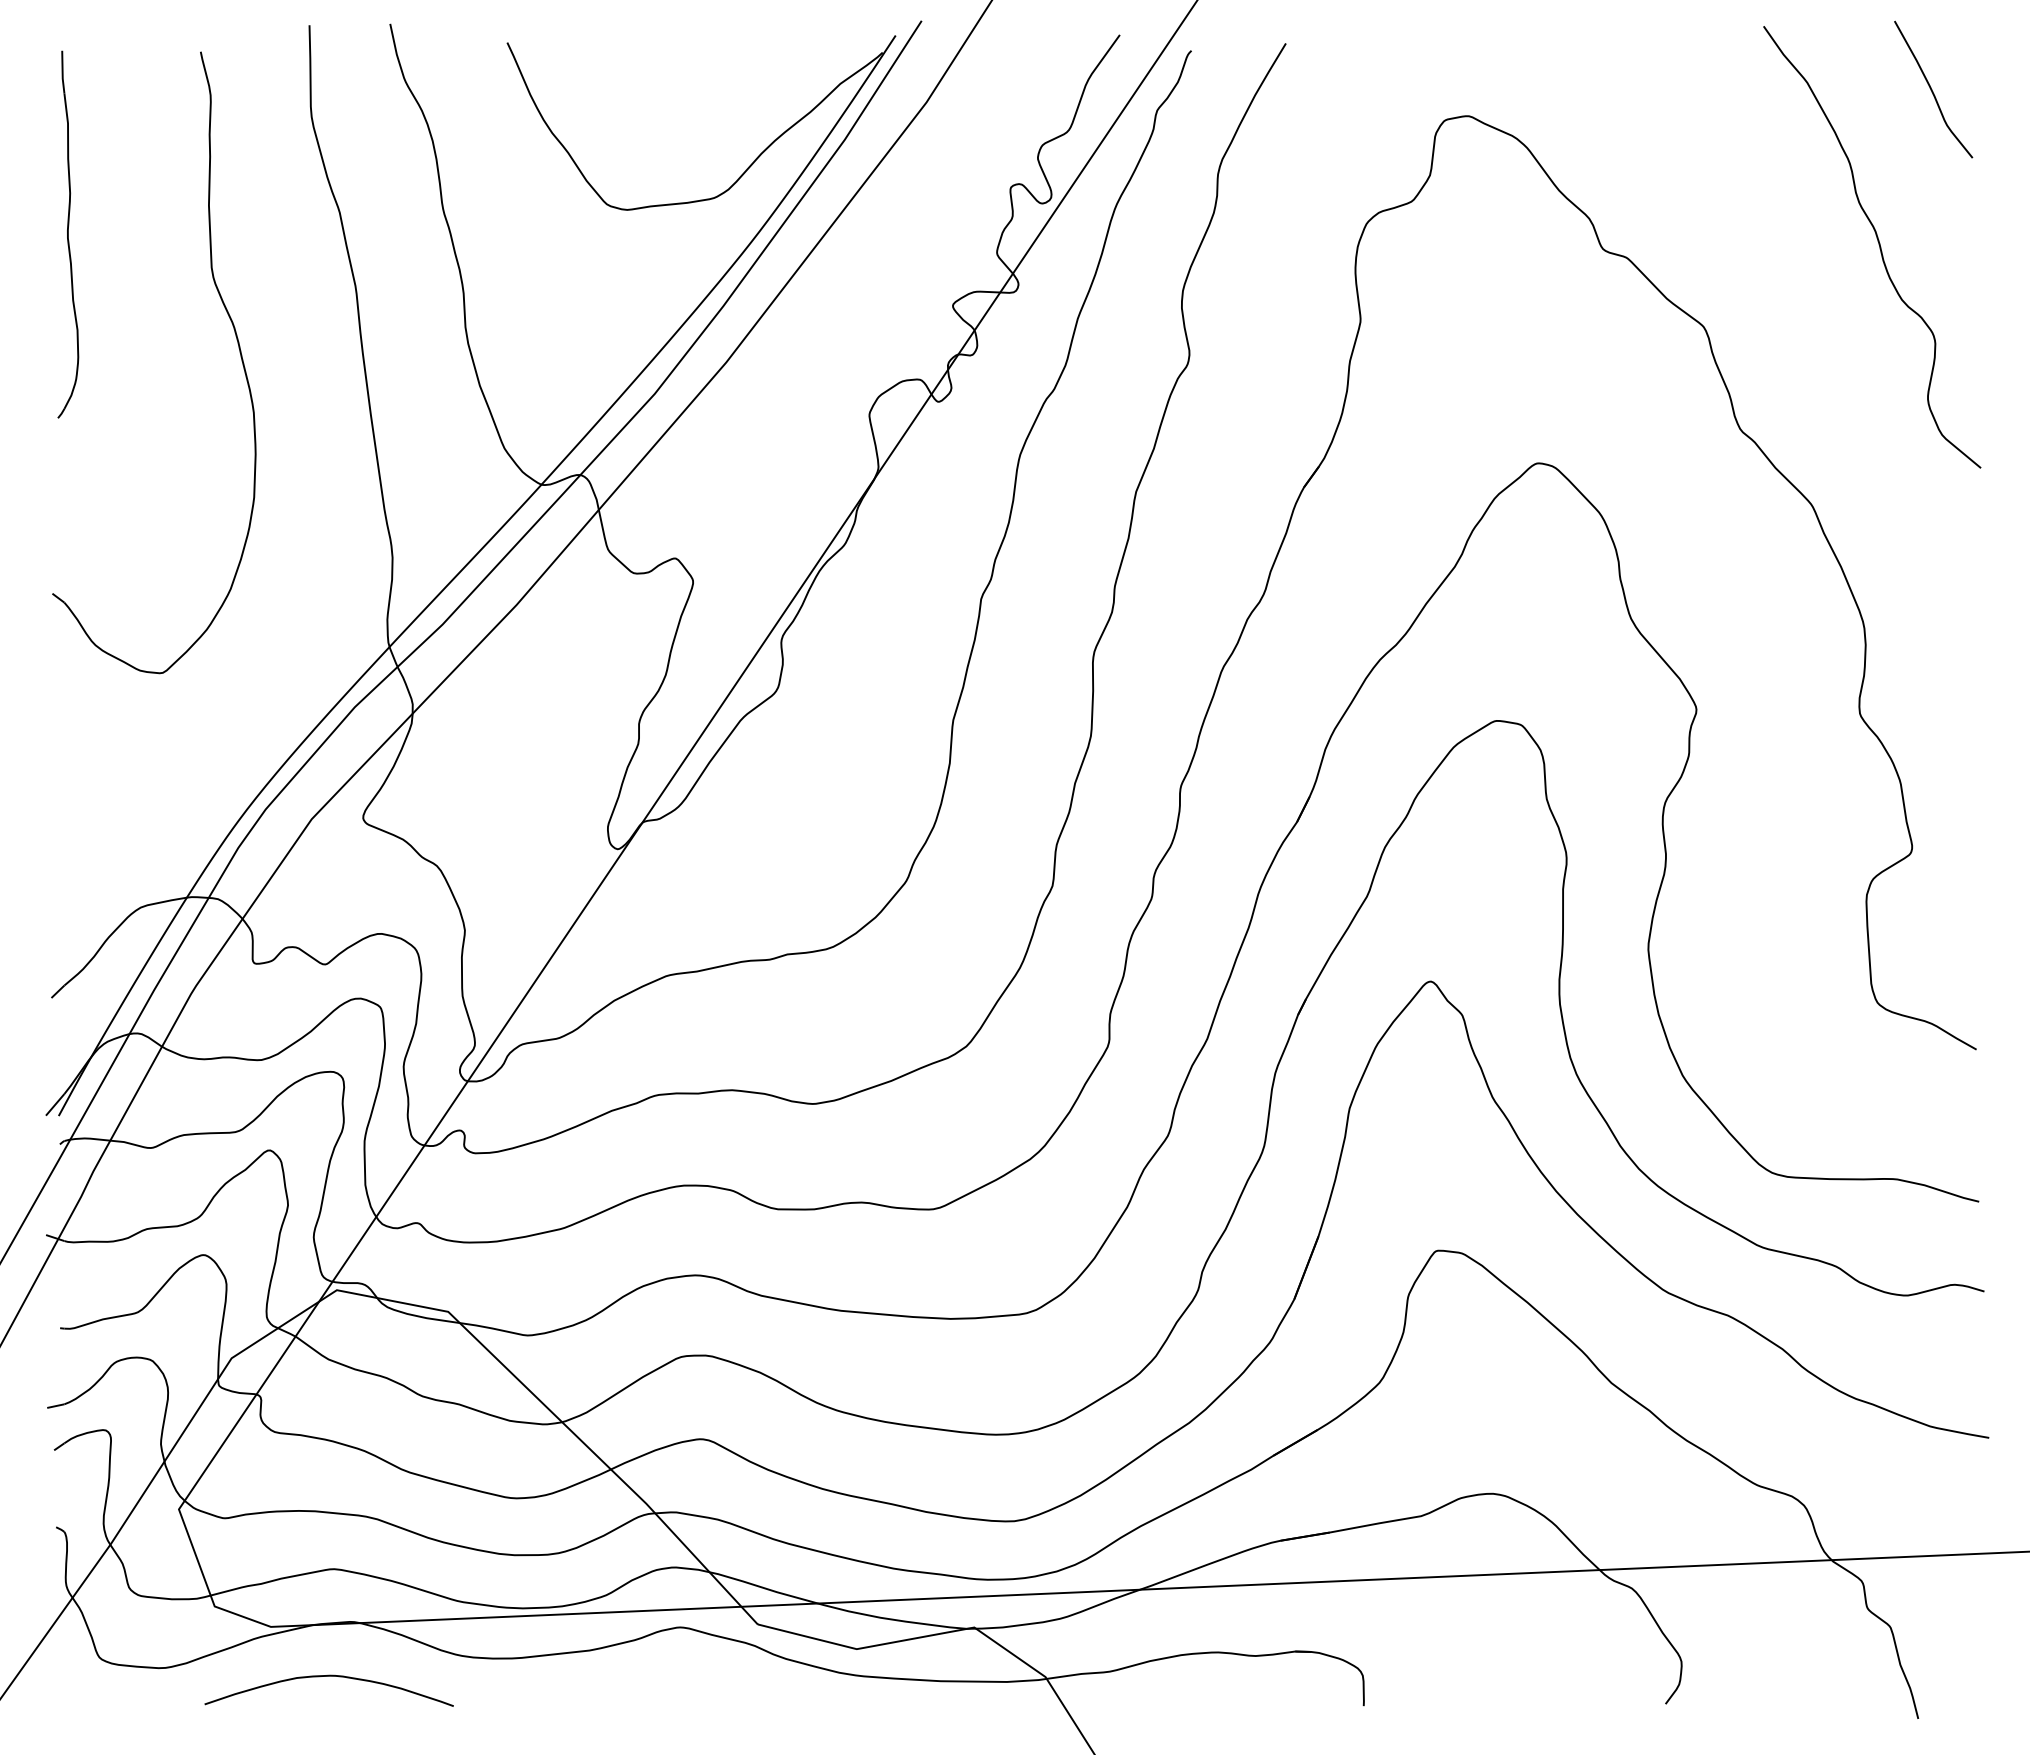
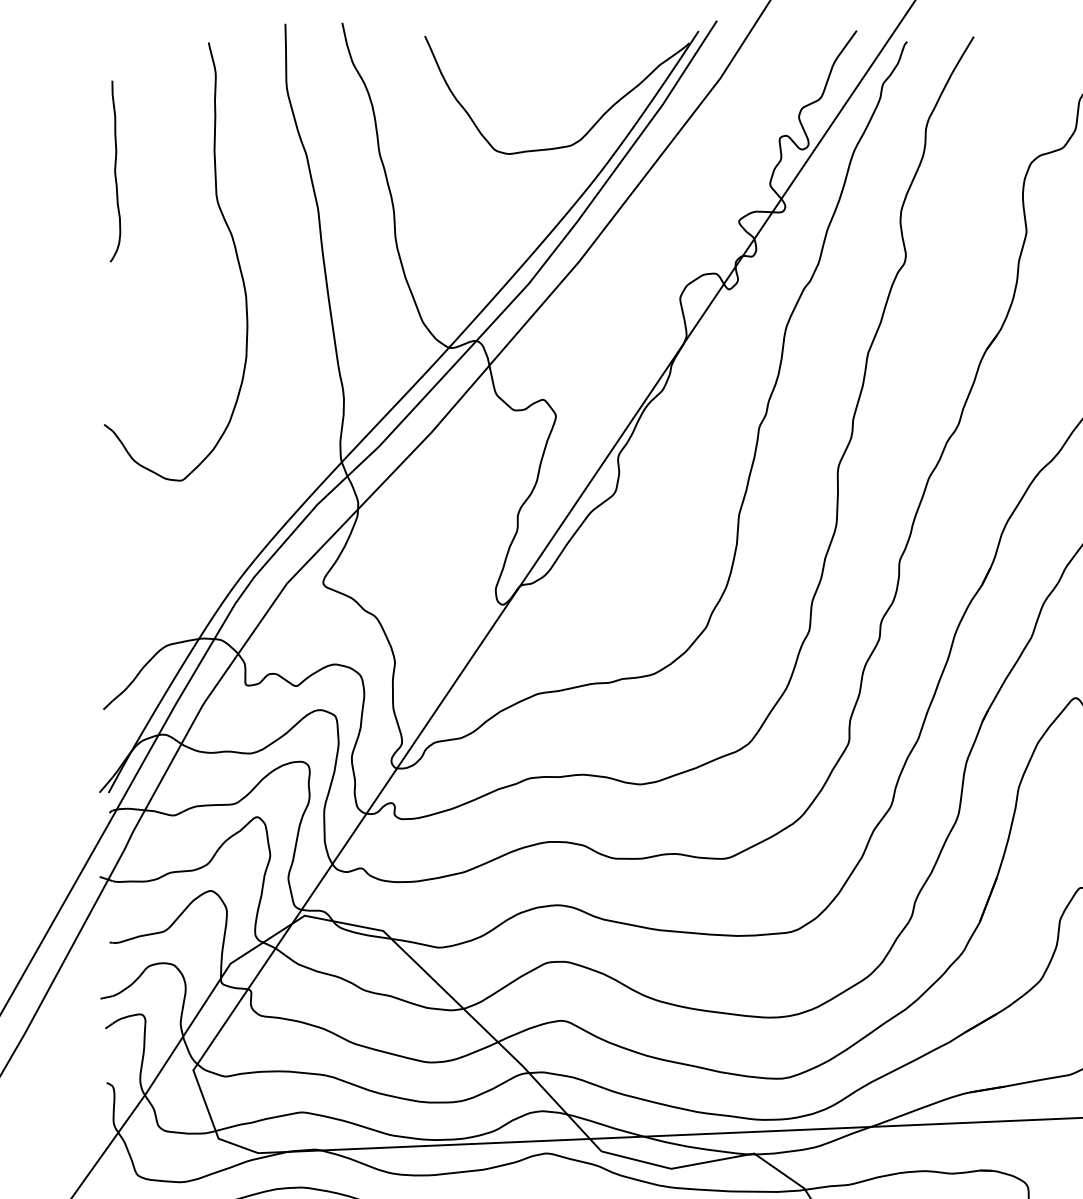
part: (68, 234) -> (115, 171), size x0.7

